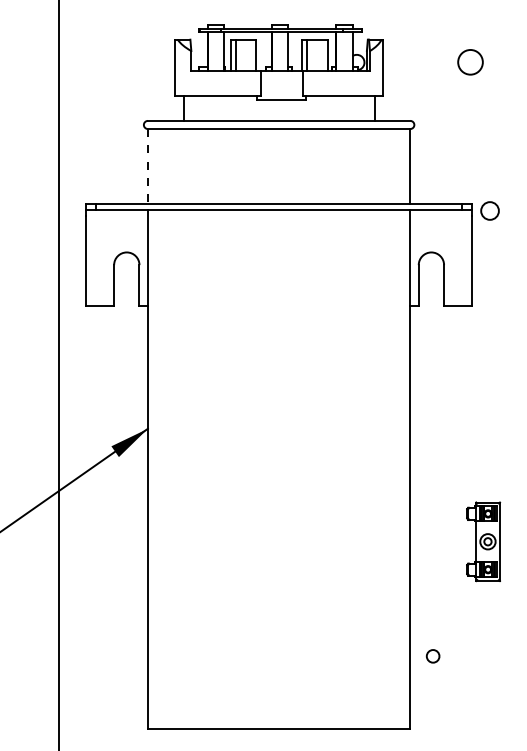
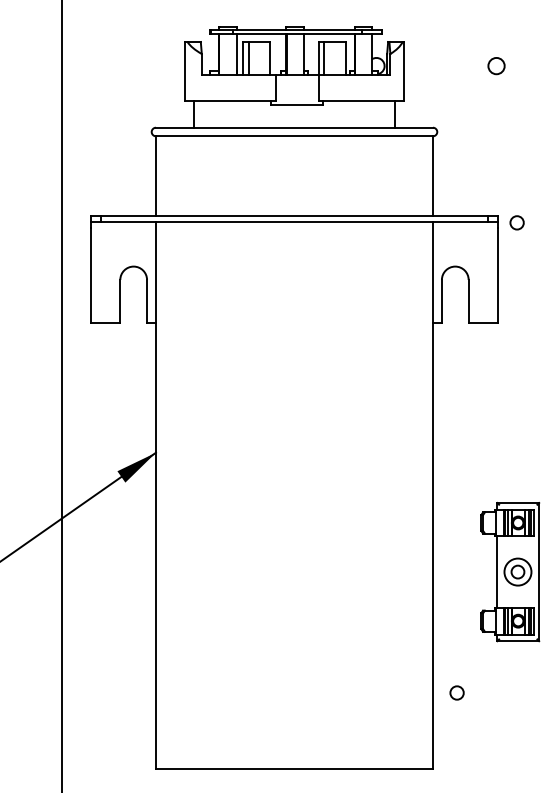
circle: (470, 62) -> (496, 66), size x0.62
line: (147, 166) -> (155, 175), dashed -> solid
circle: (489, 210) -> (516, 222), size x0.71
part: (483, 541) -> (510, 571), size x1.67

